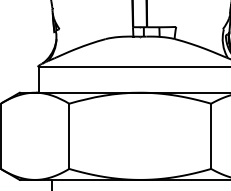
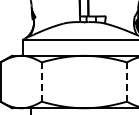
line: (68, 137) -> (41, 82), solid -> dashed
line: (212, 137) -> (127, 82), solid -> dashed

